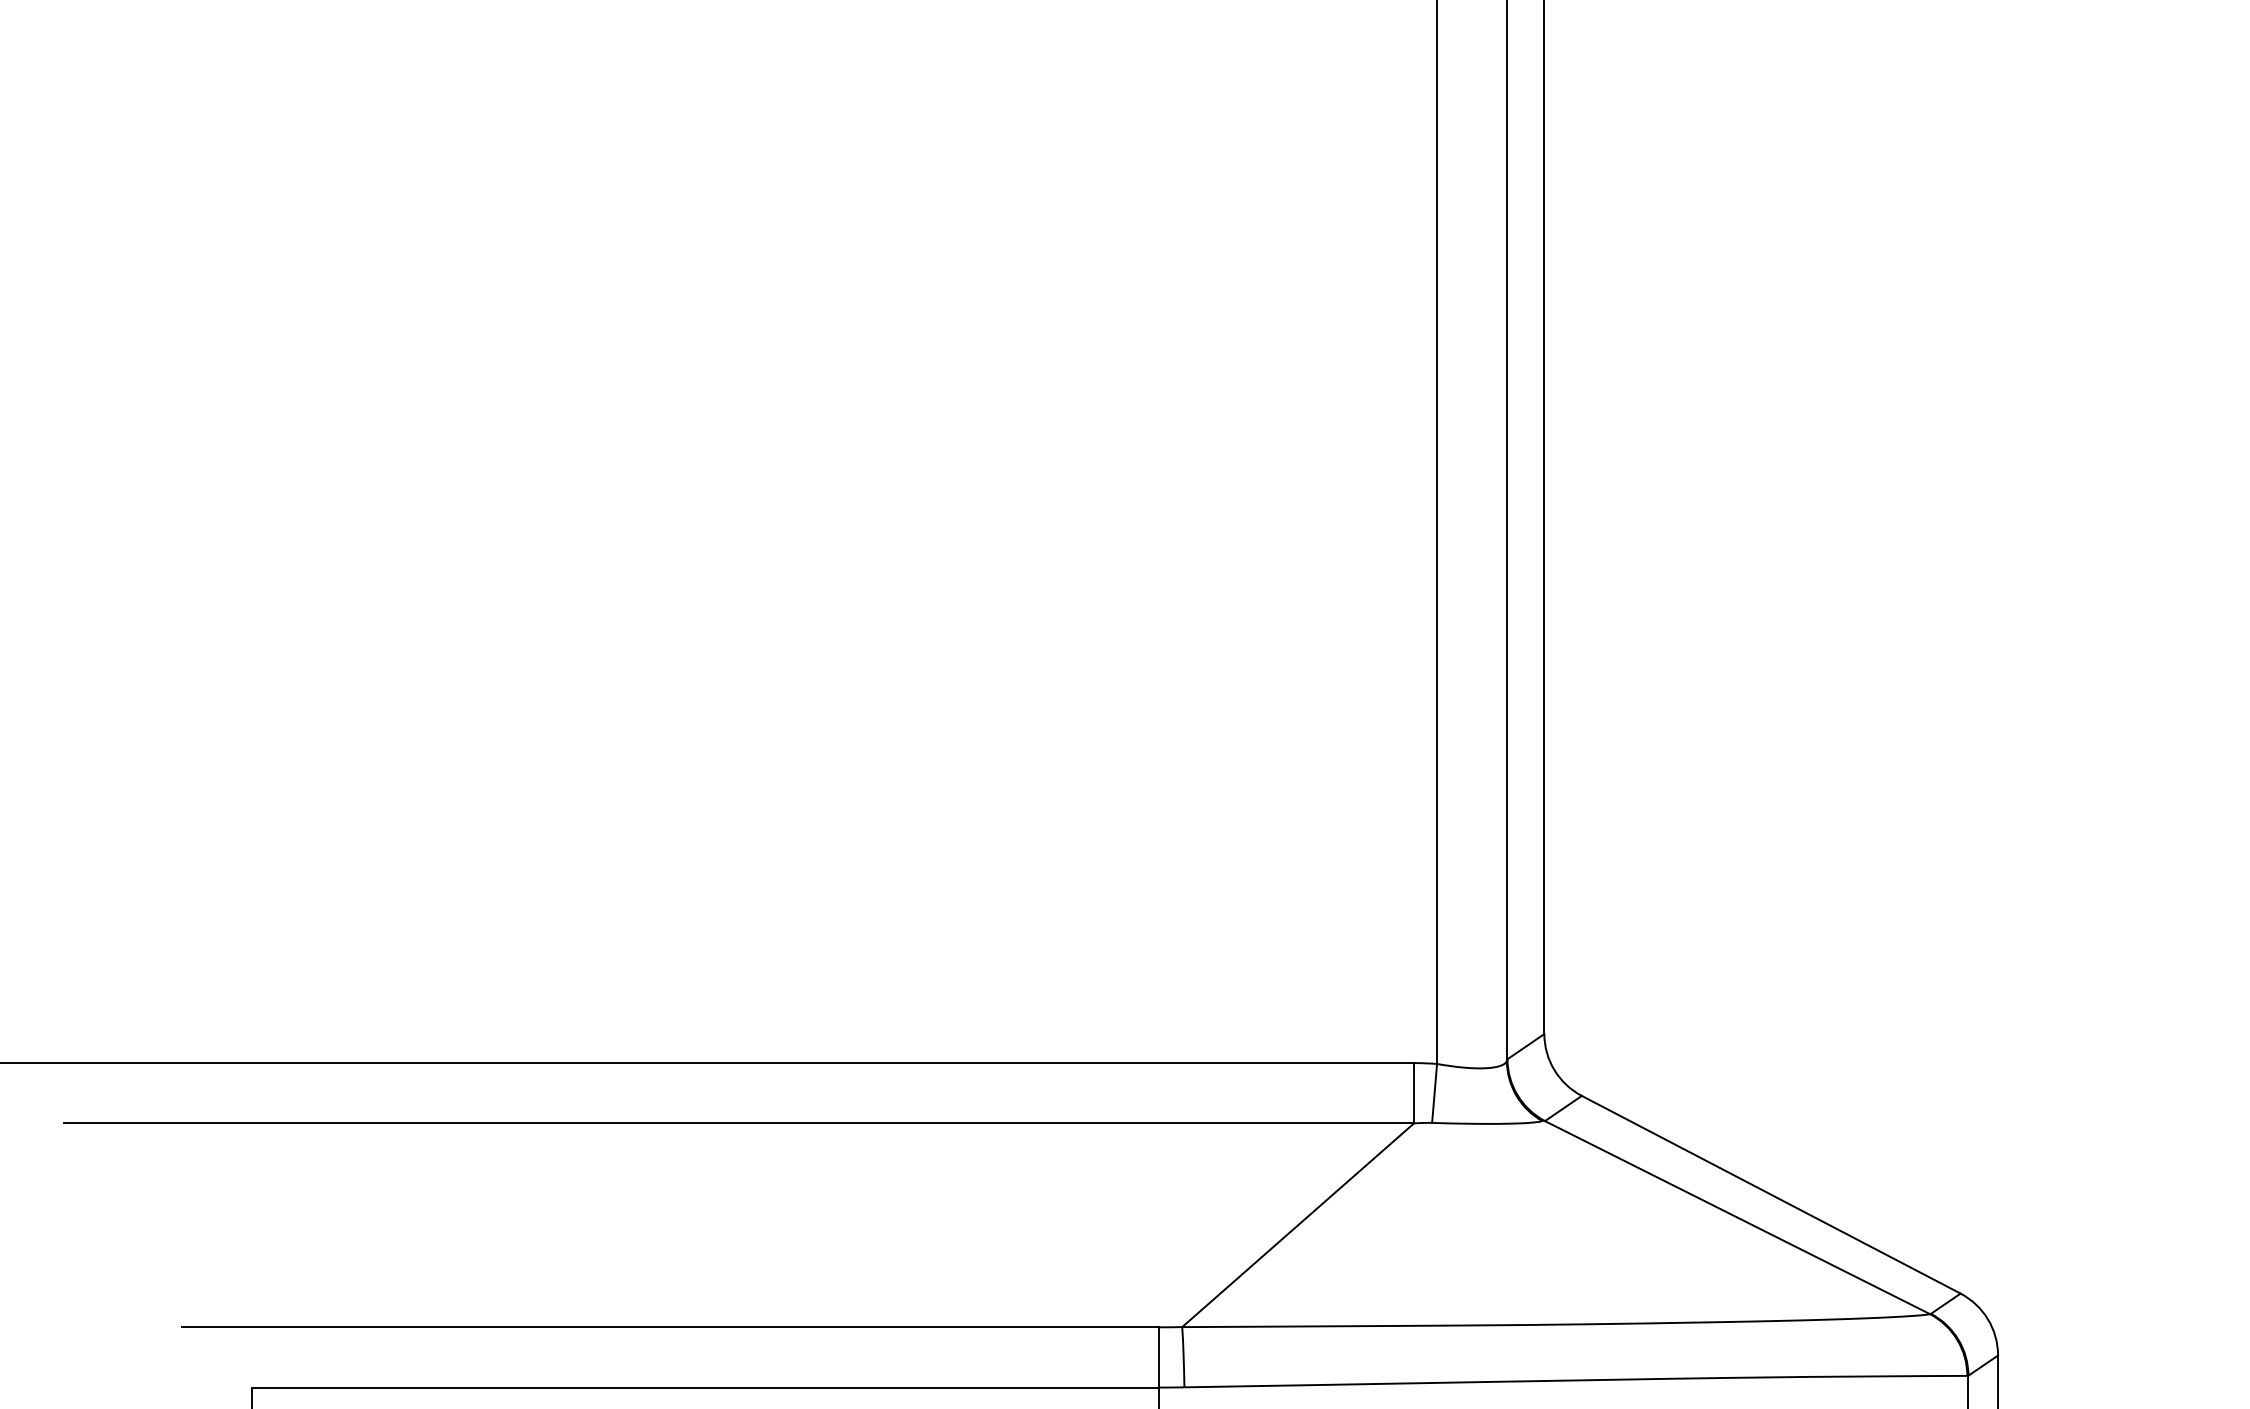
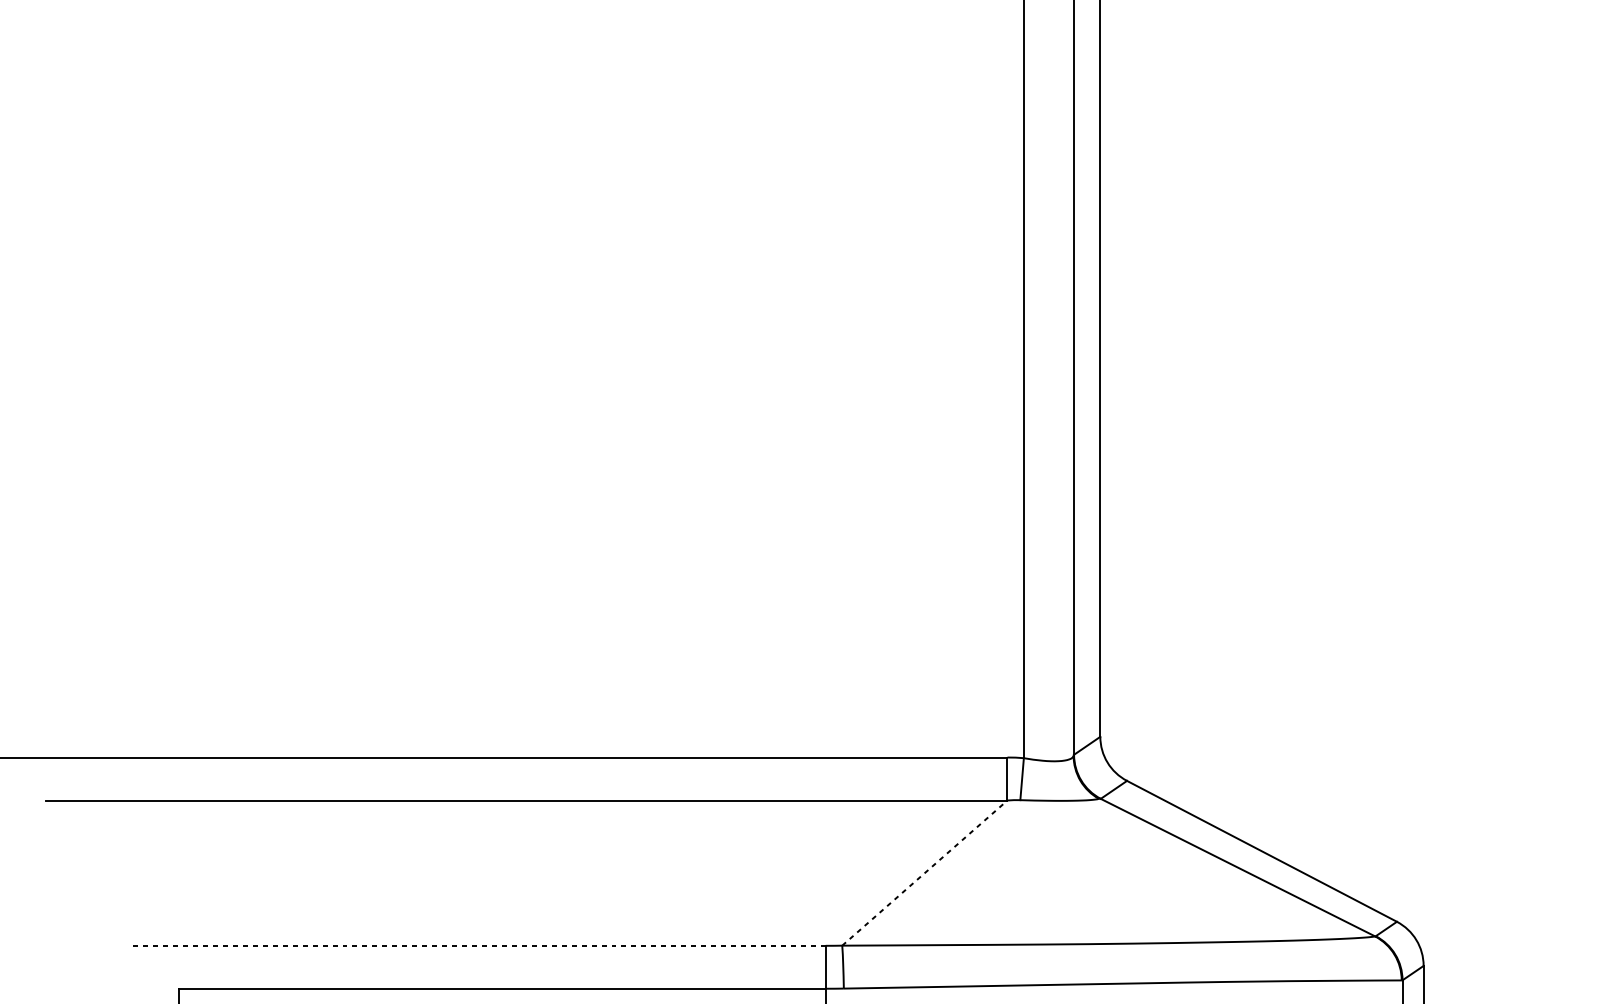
line: (1298, 1224) -> (925, 872), solid -> dashed
line: (670, 1327) -> (477, 945), solid -> dashed

